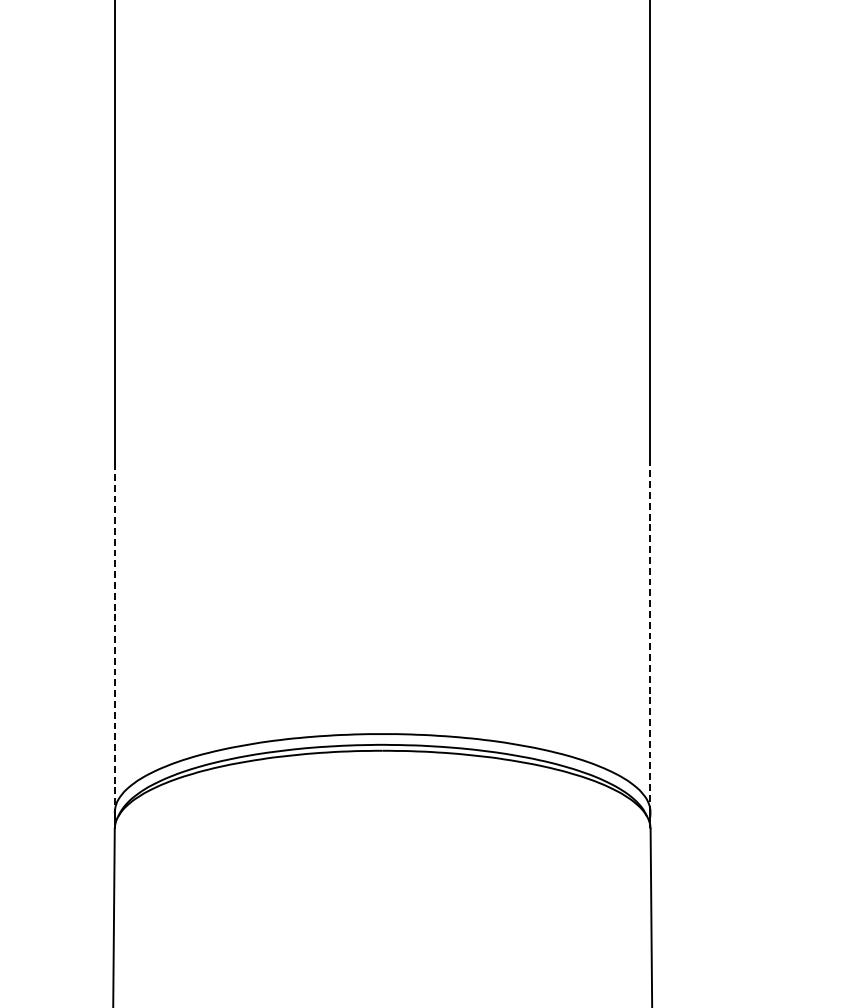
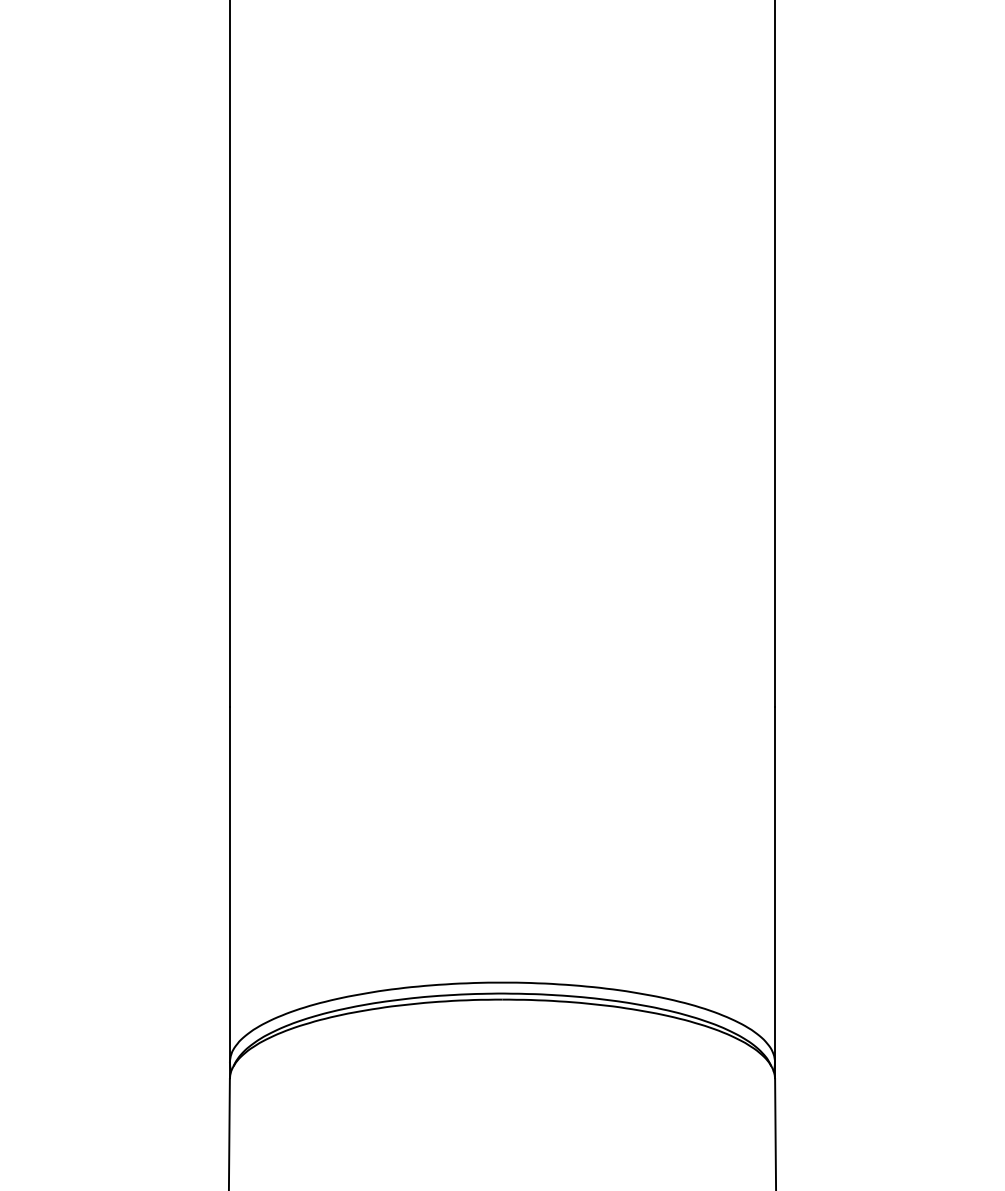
line: (114, 637) -> (229, 884), dashed -> solid
line: (650, 637) -> (774, 884), dashed -> solid

